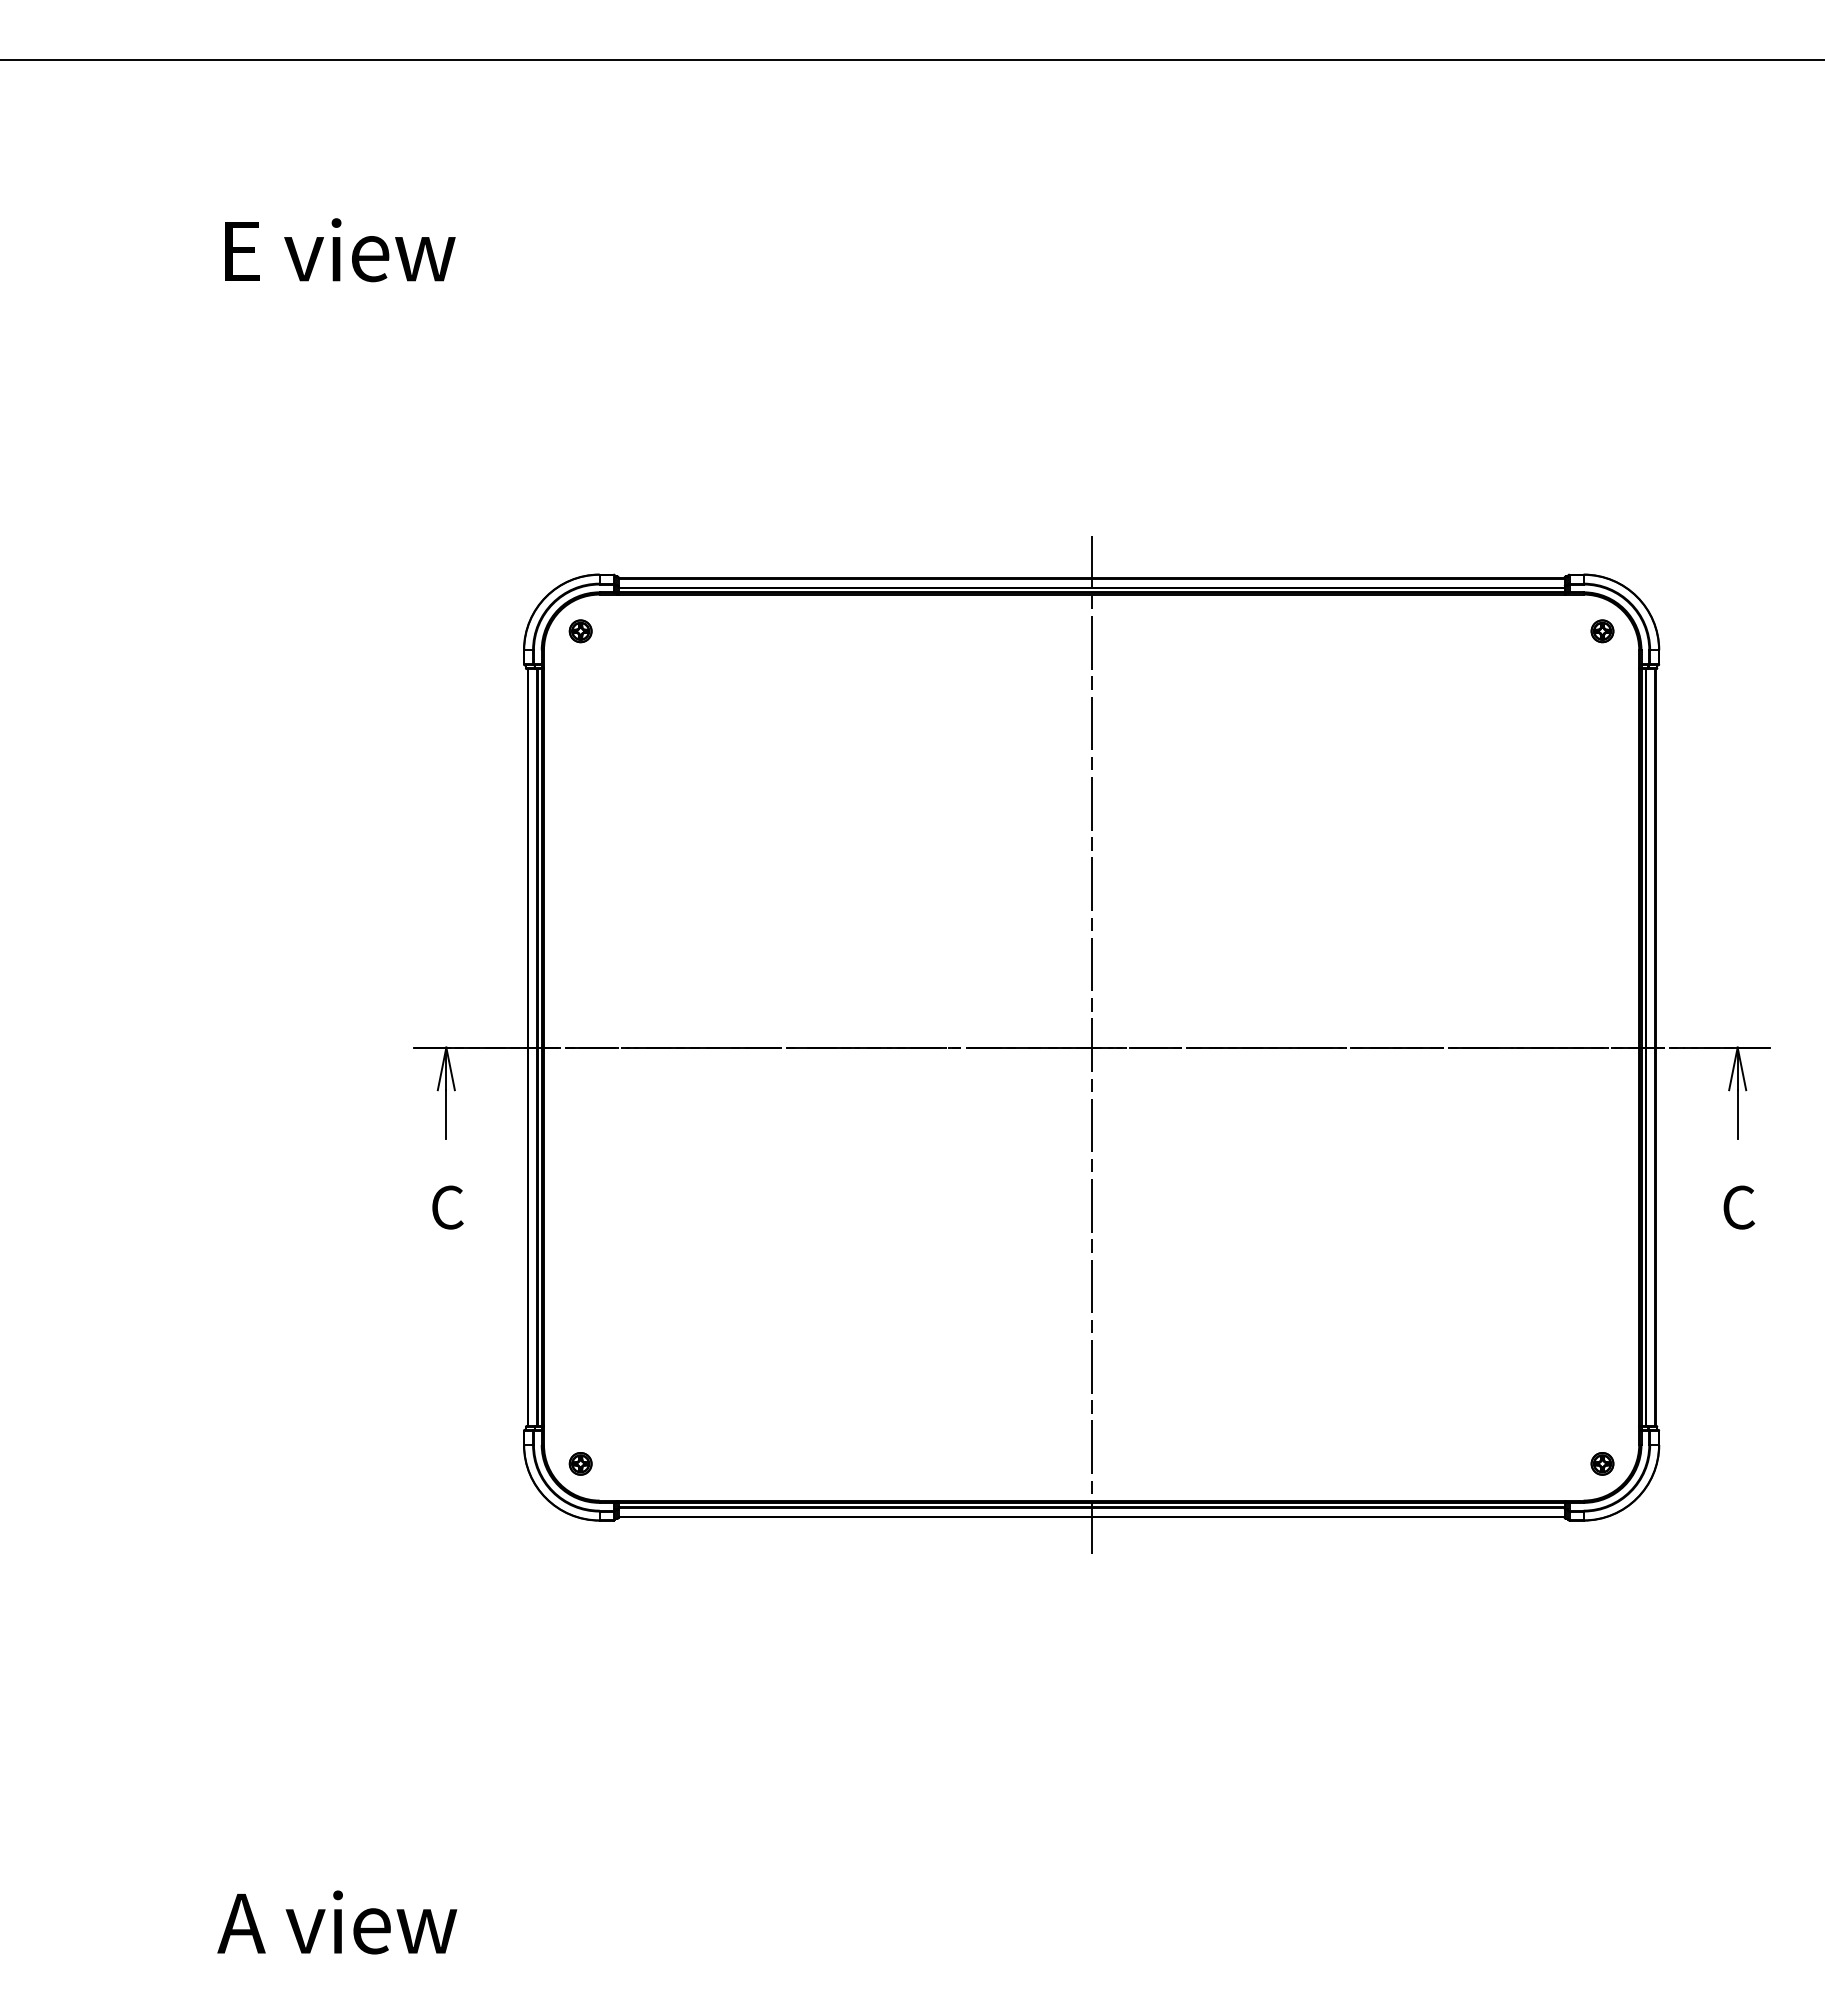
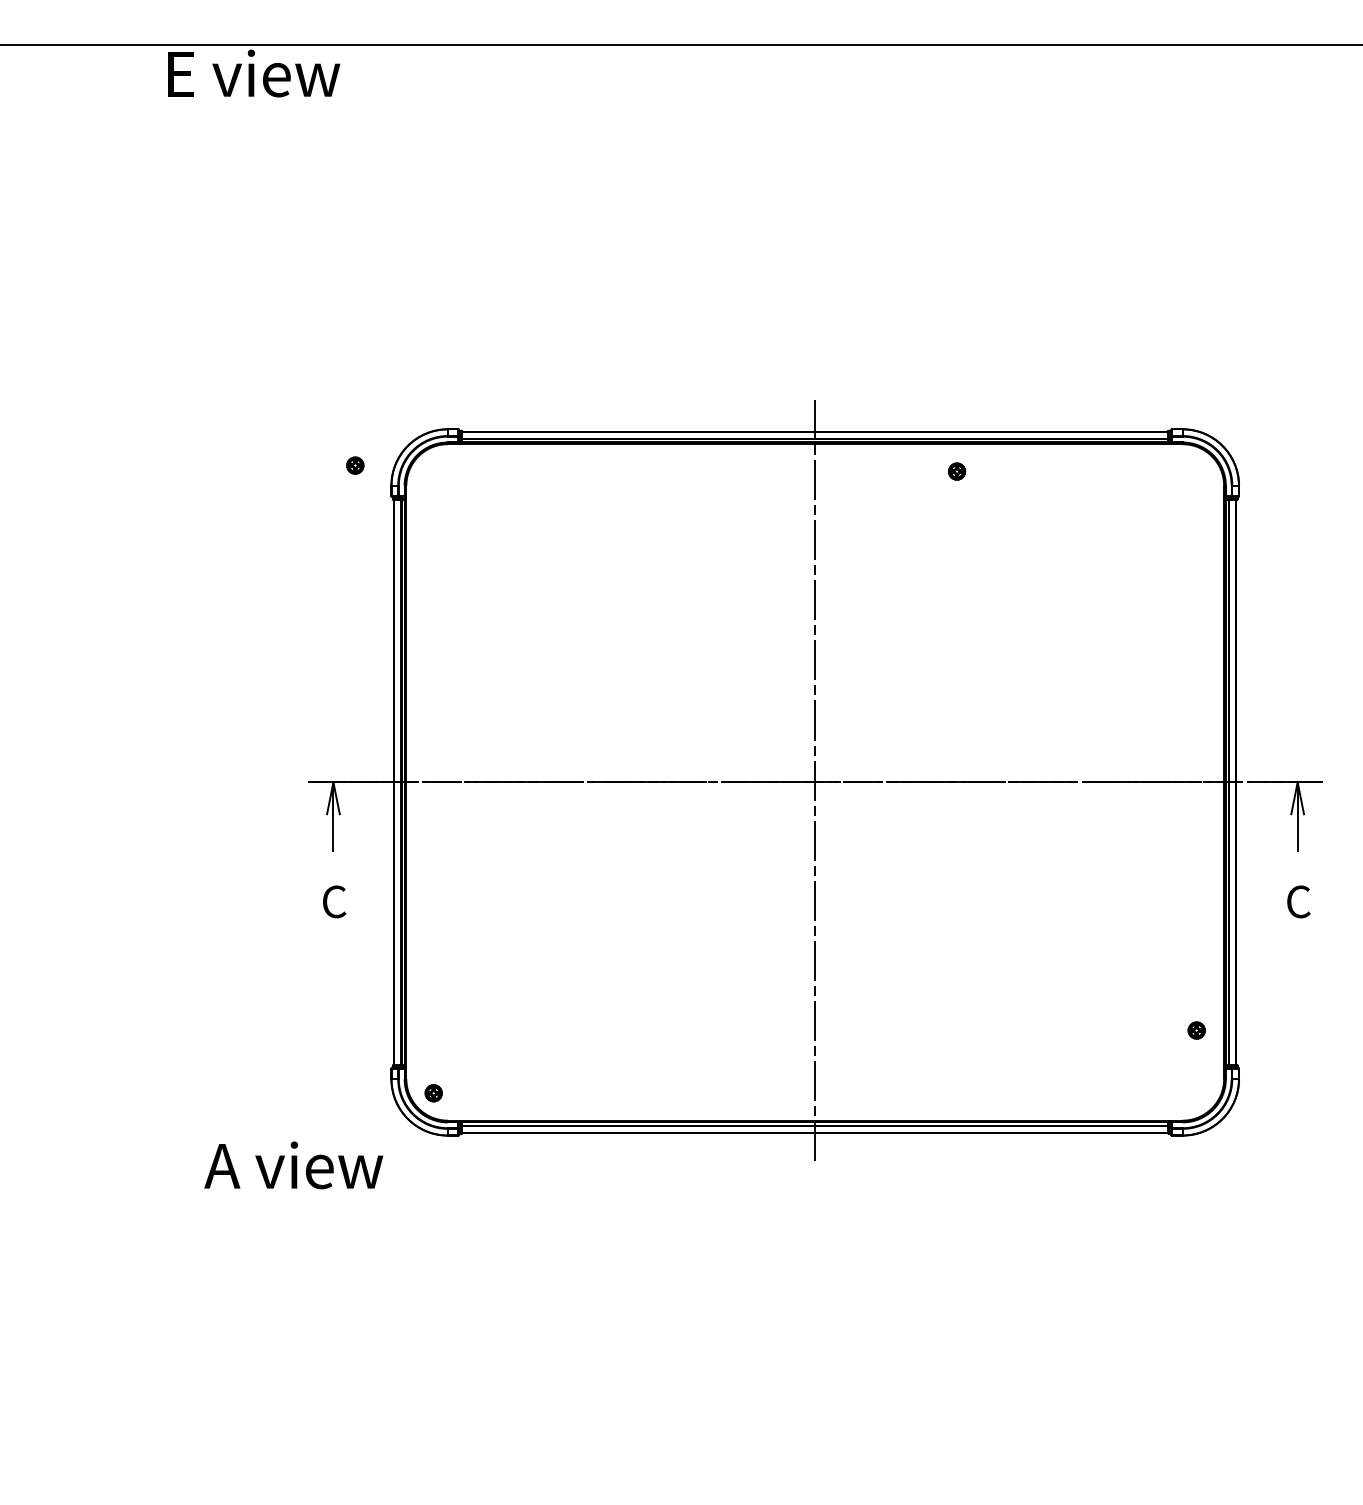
text: (340, 250) -> (254, 73), moved
part: (580, 631) -> (355, 465), moved
part: (1602, 631) -> (957, 471), moved
part: (1602, 1463) -> (1196, 1030), moved
text: (337, 1922) -> (293, 1165), moved

